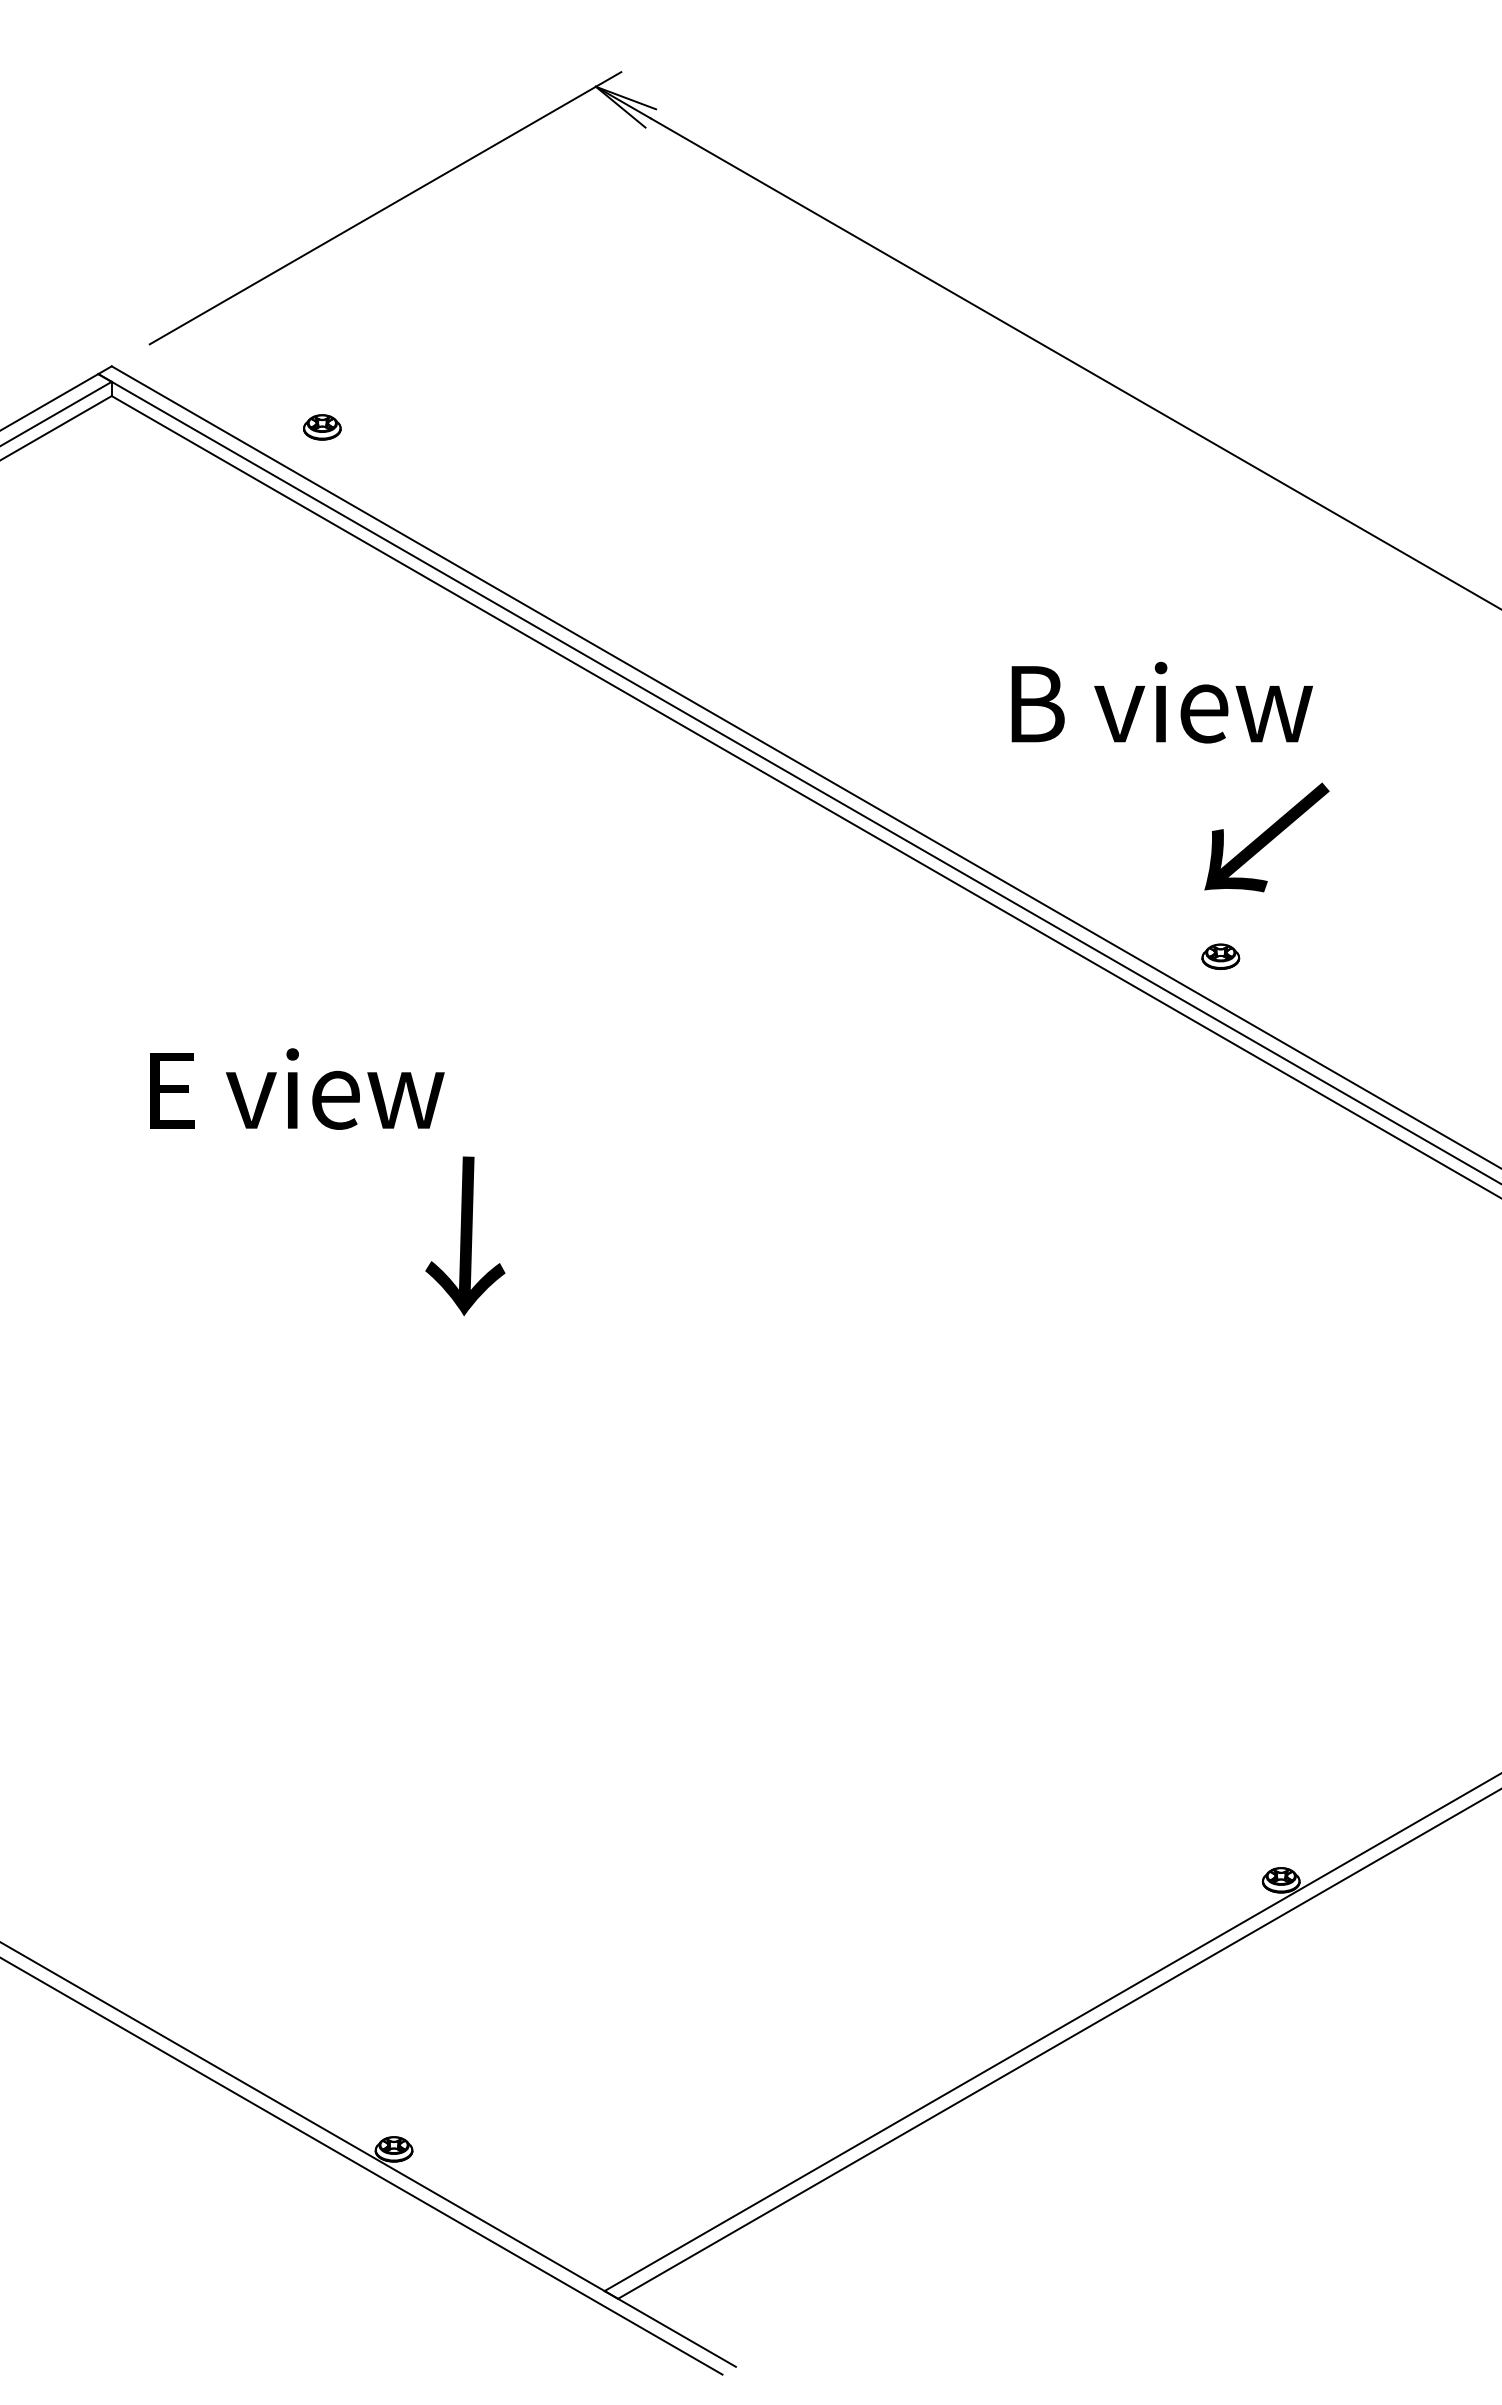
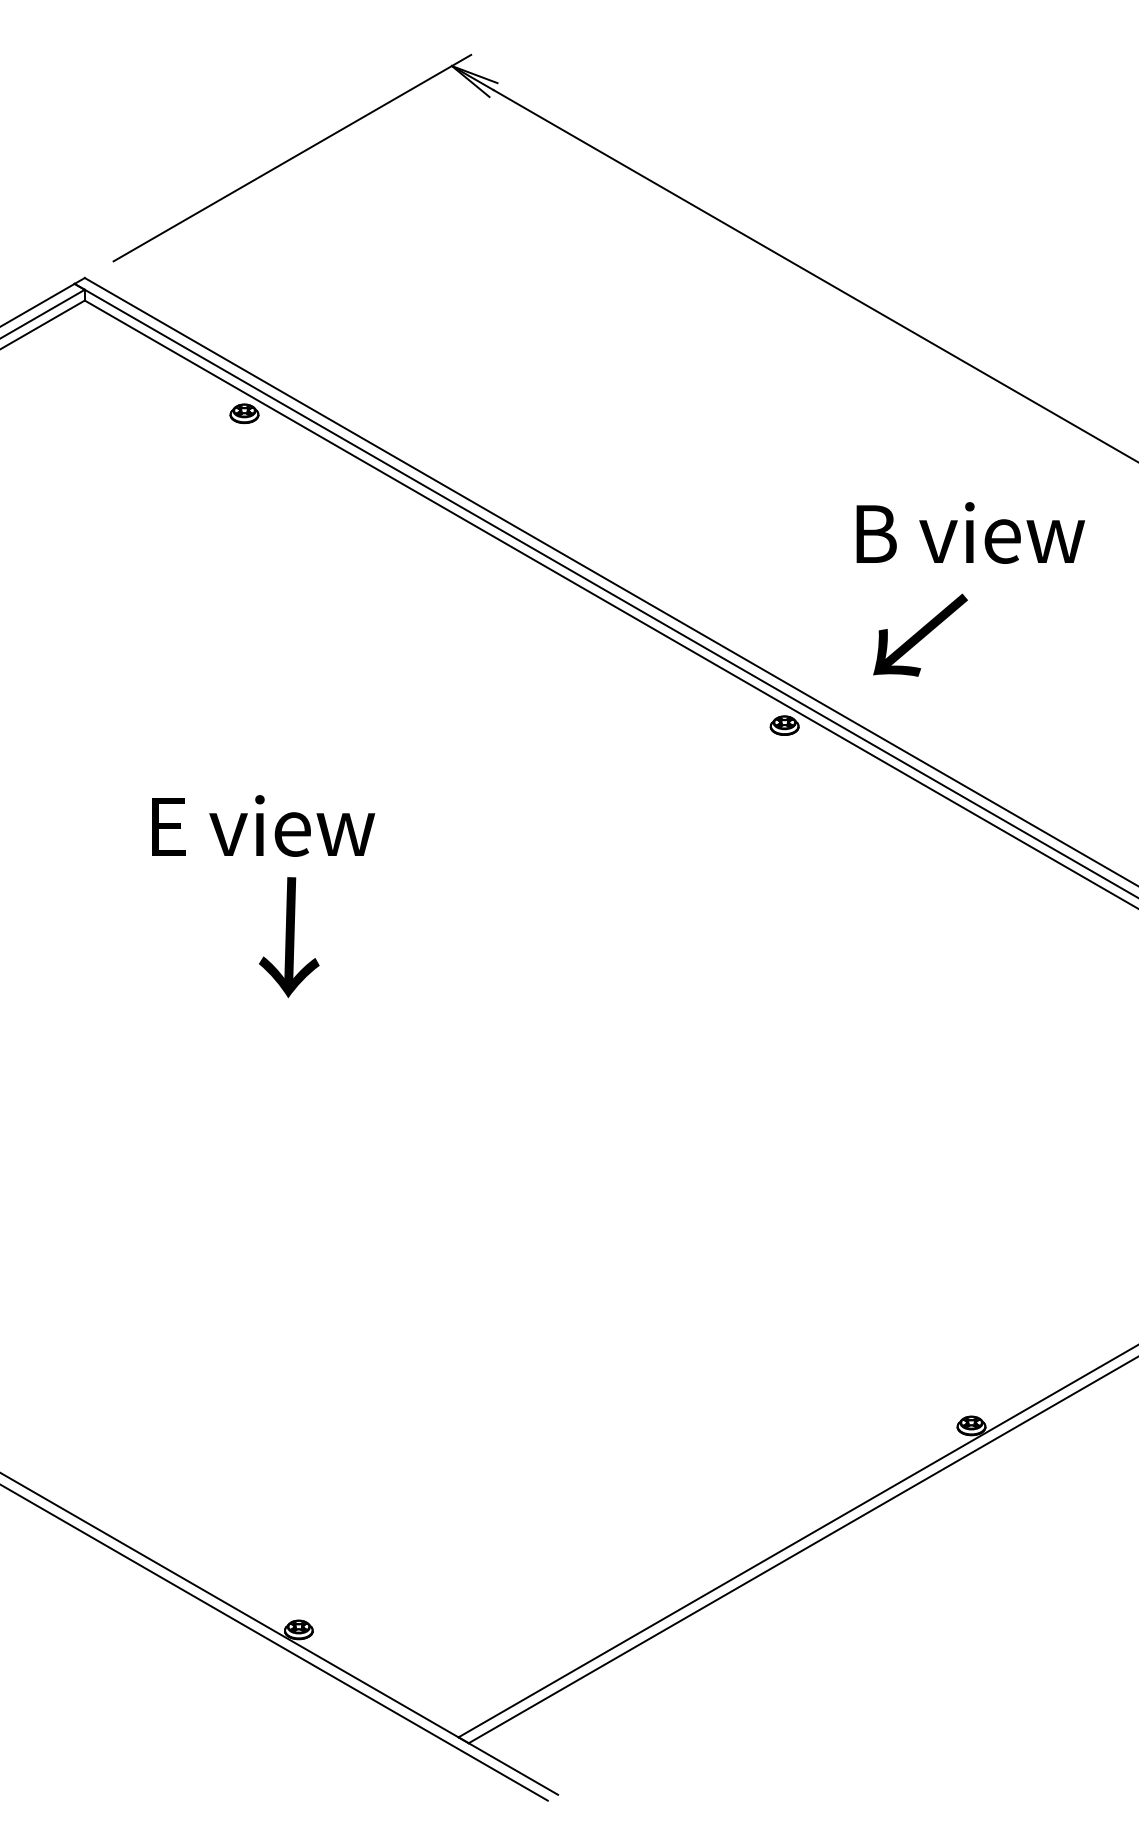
part: (322, 427) -> (244, 413), moved
text: (1161, 702) -> (970, 532), moved
text: (1266, 837) -> (920, 635), moved
part: (1220, 956) -> (784, 725), moved
text: (297, 1088) -> (263, 825), moved
text: (465, 1236) -> (289, 937), moved

